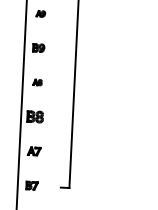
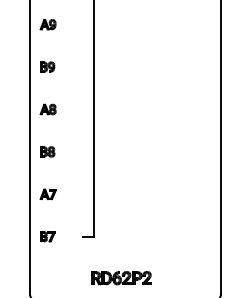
part: (40, 13) -> (47, 24), size x1.43
part: (37, 82) -> (47, 109), size x1.43
part: (35, 116) -> (47, 151), size x0.71

